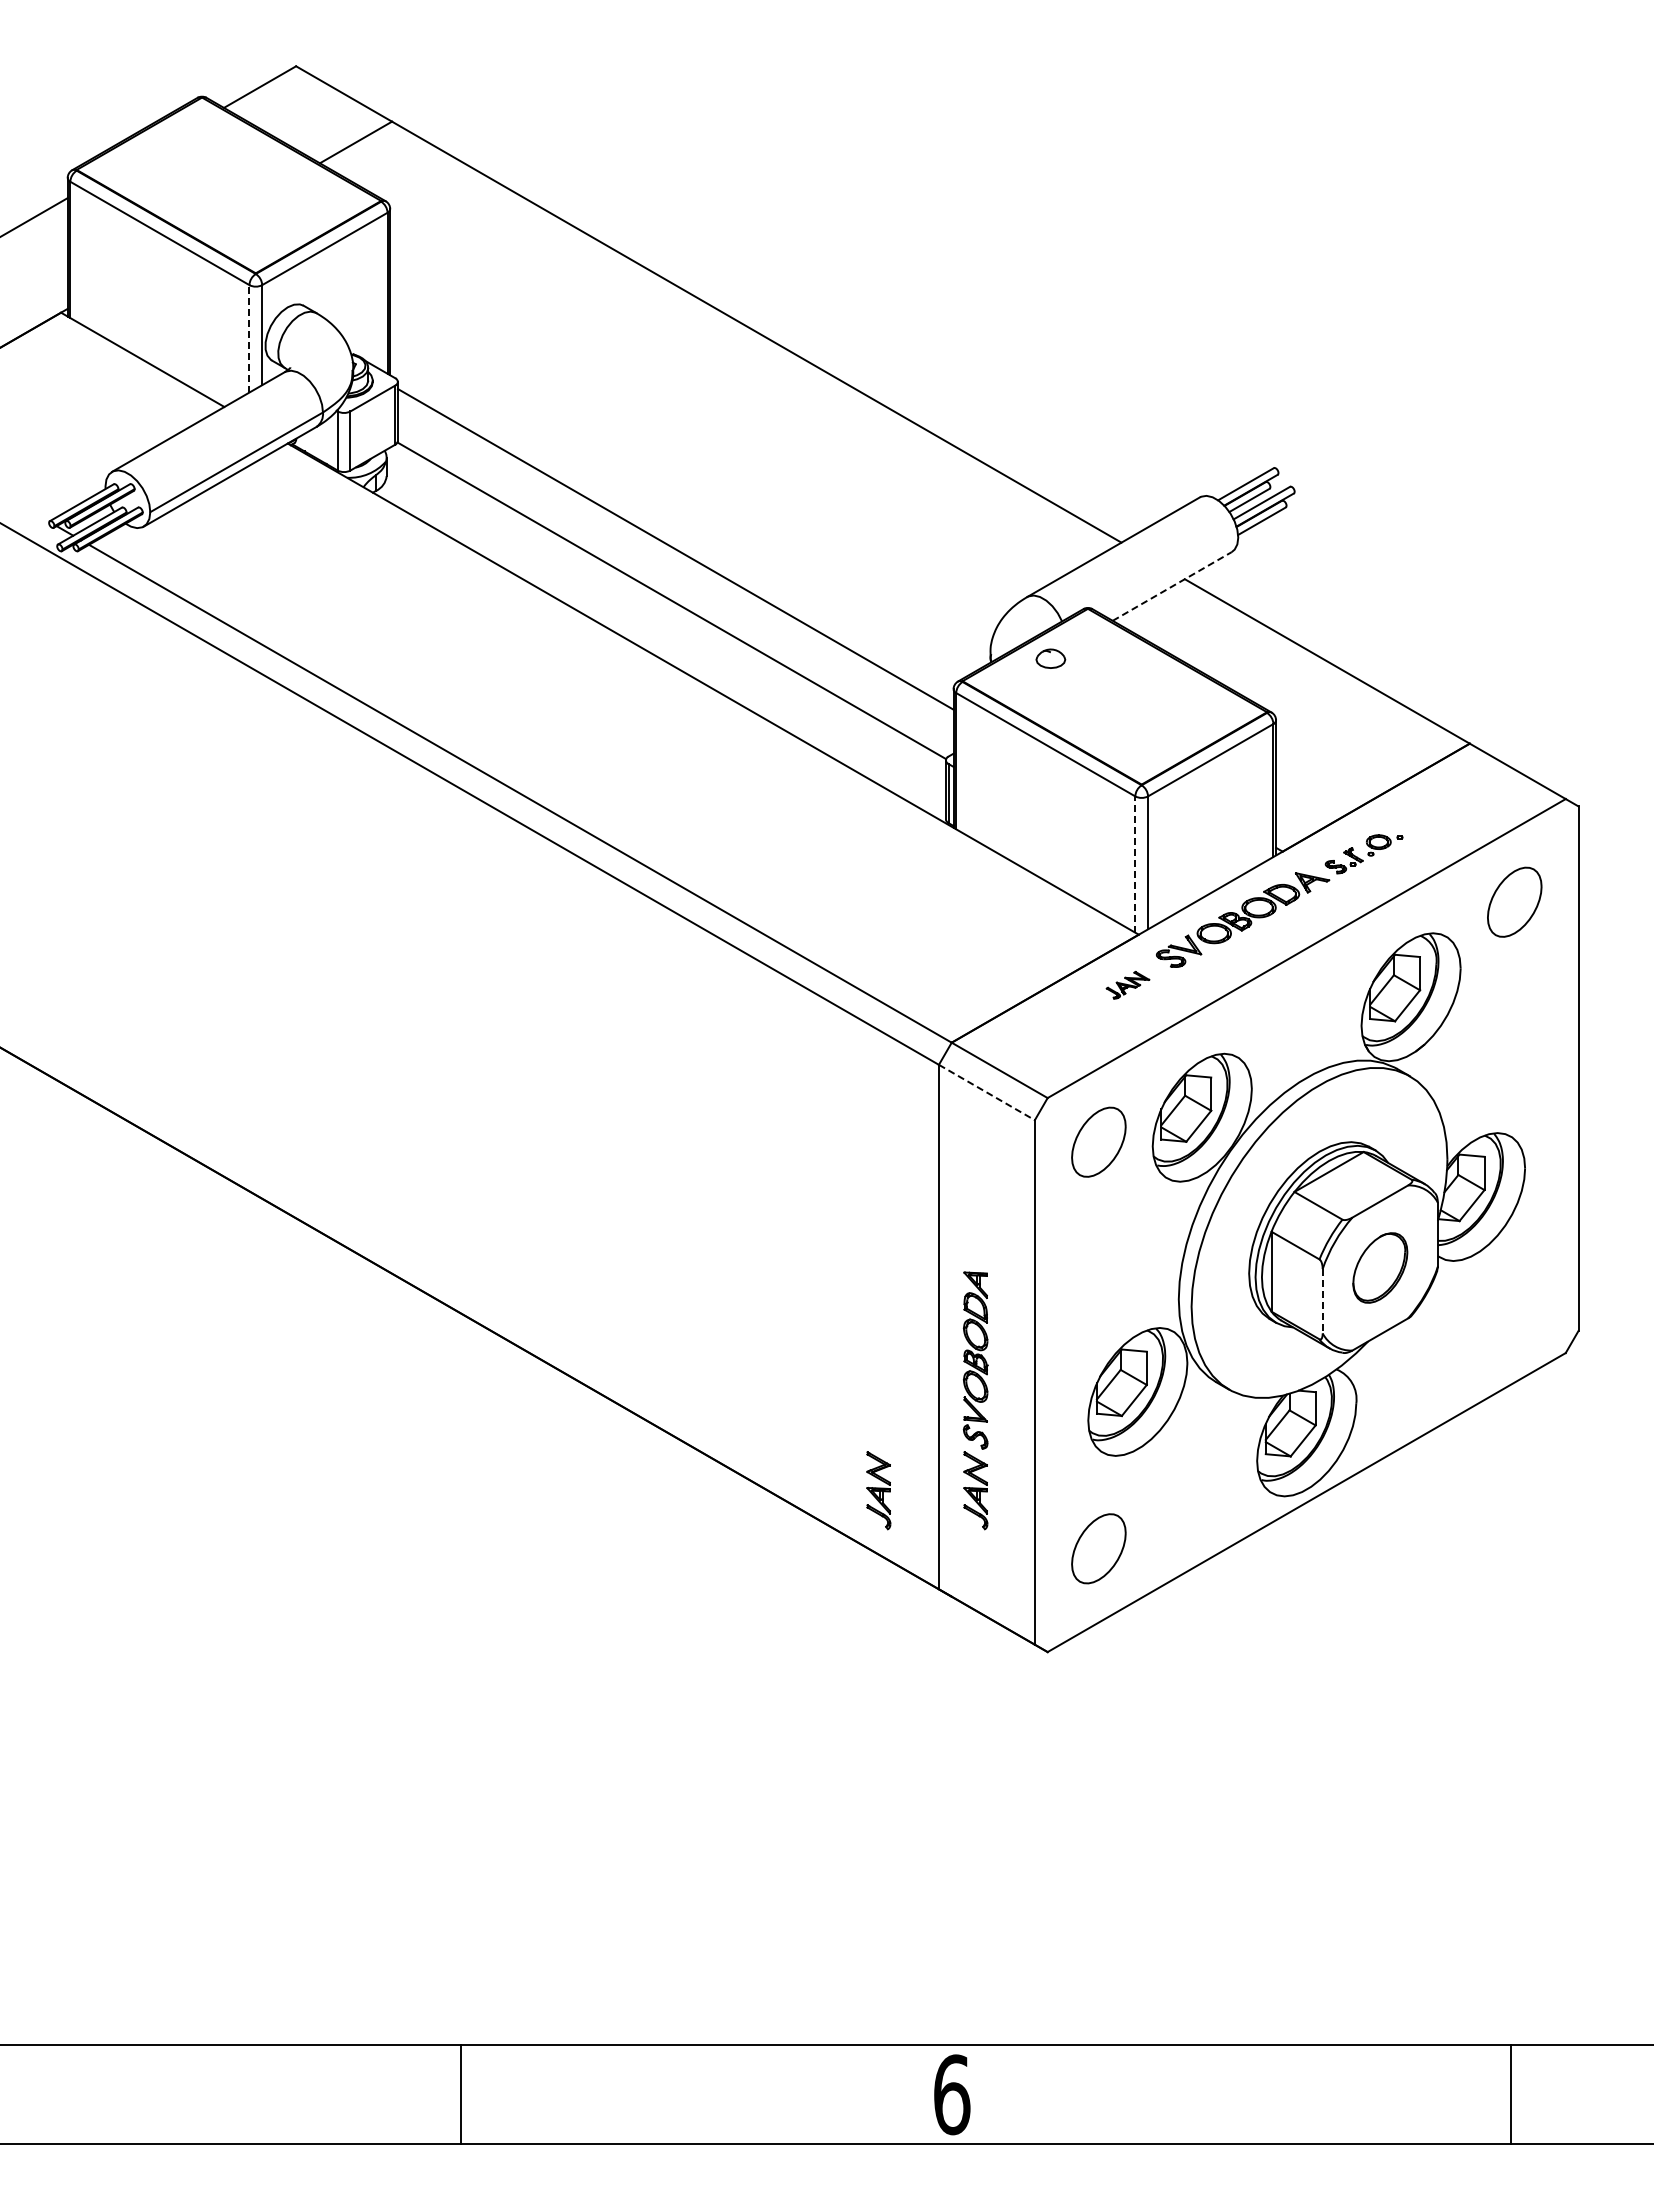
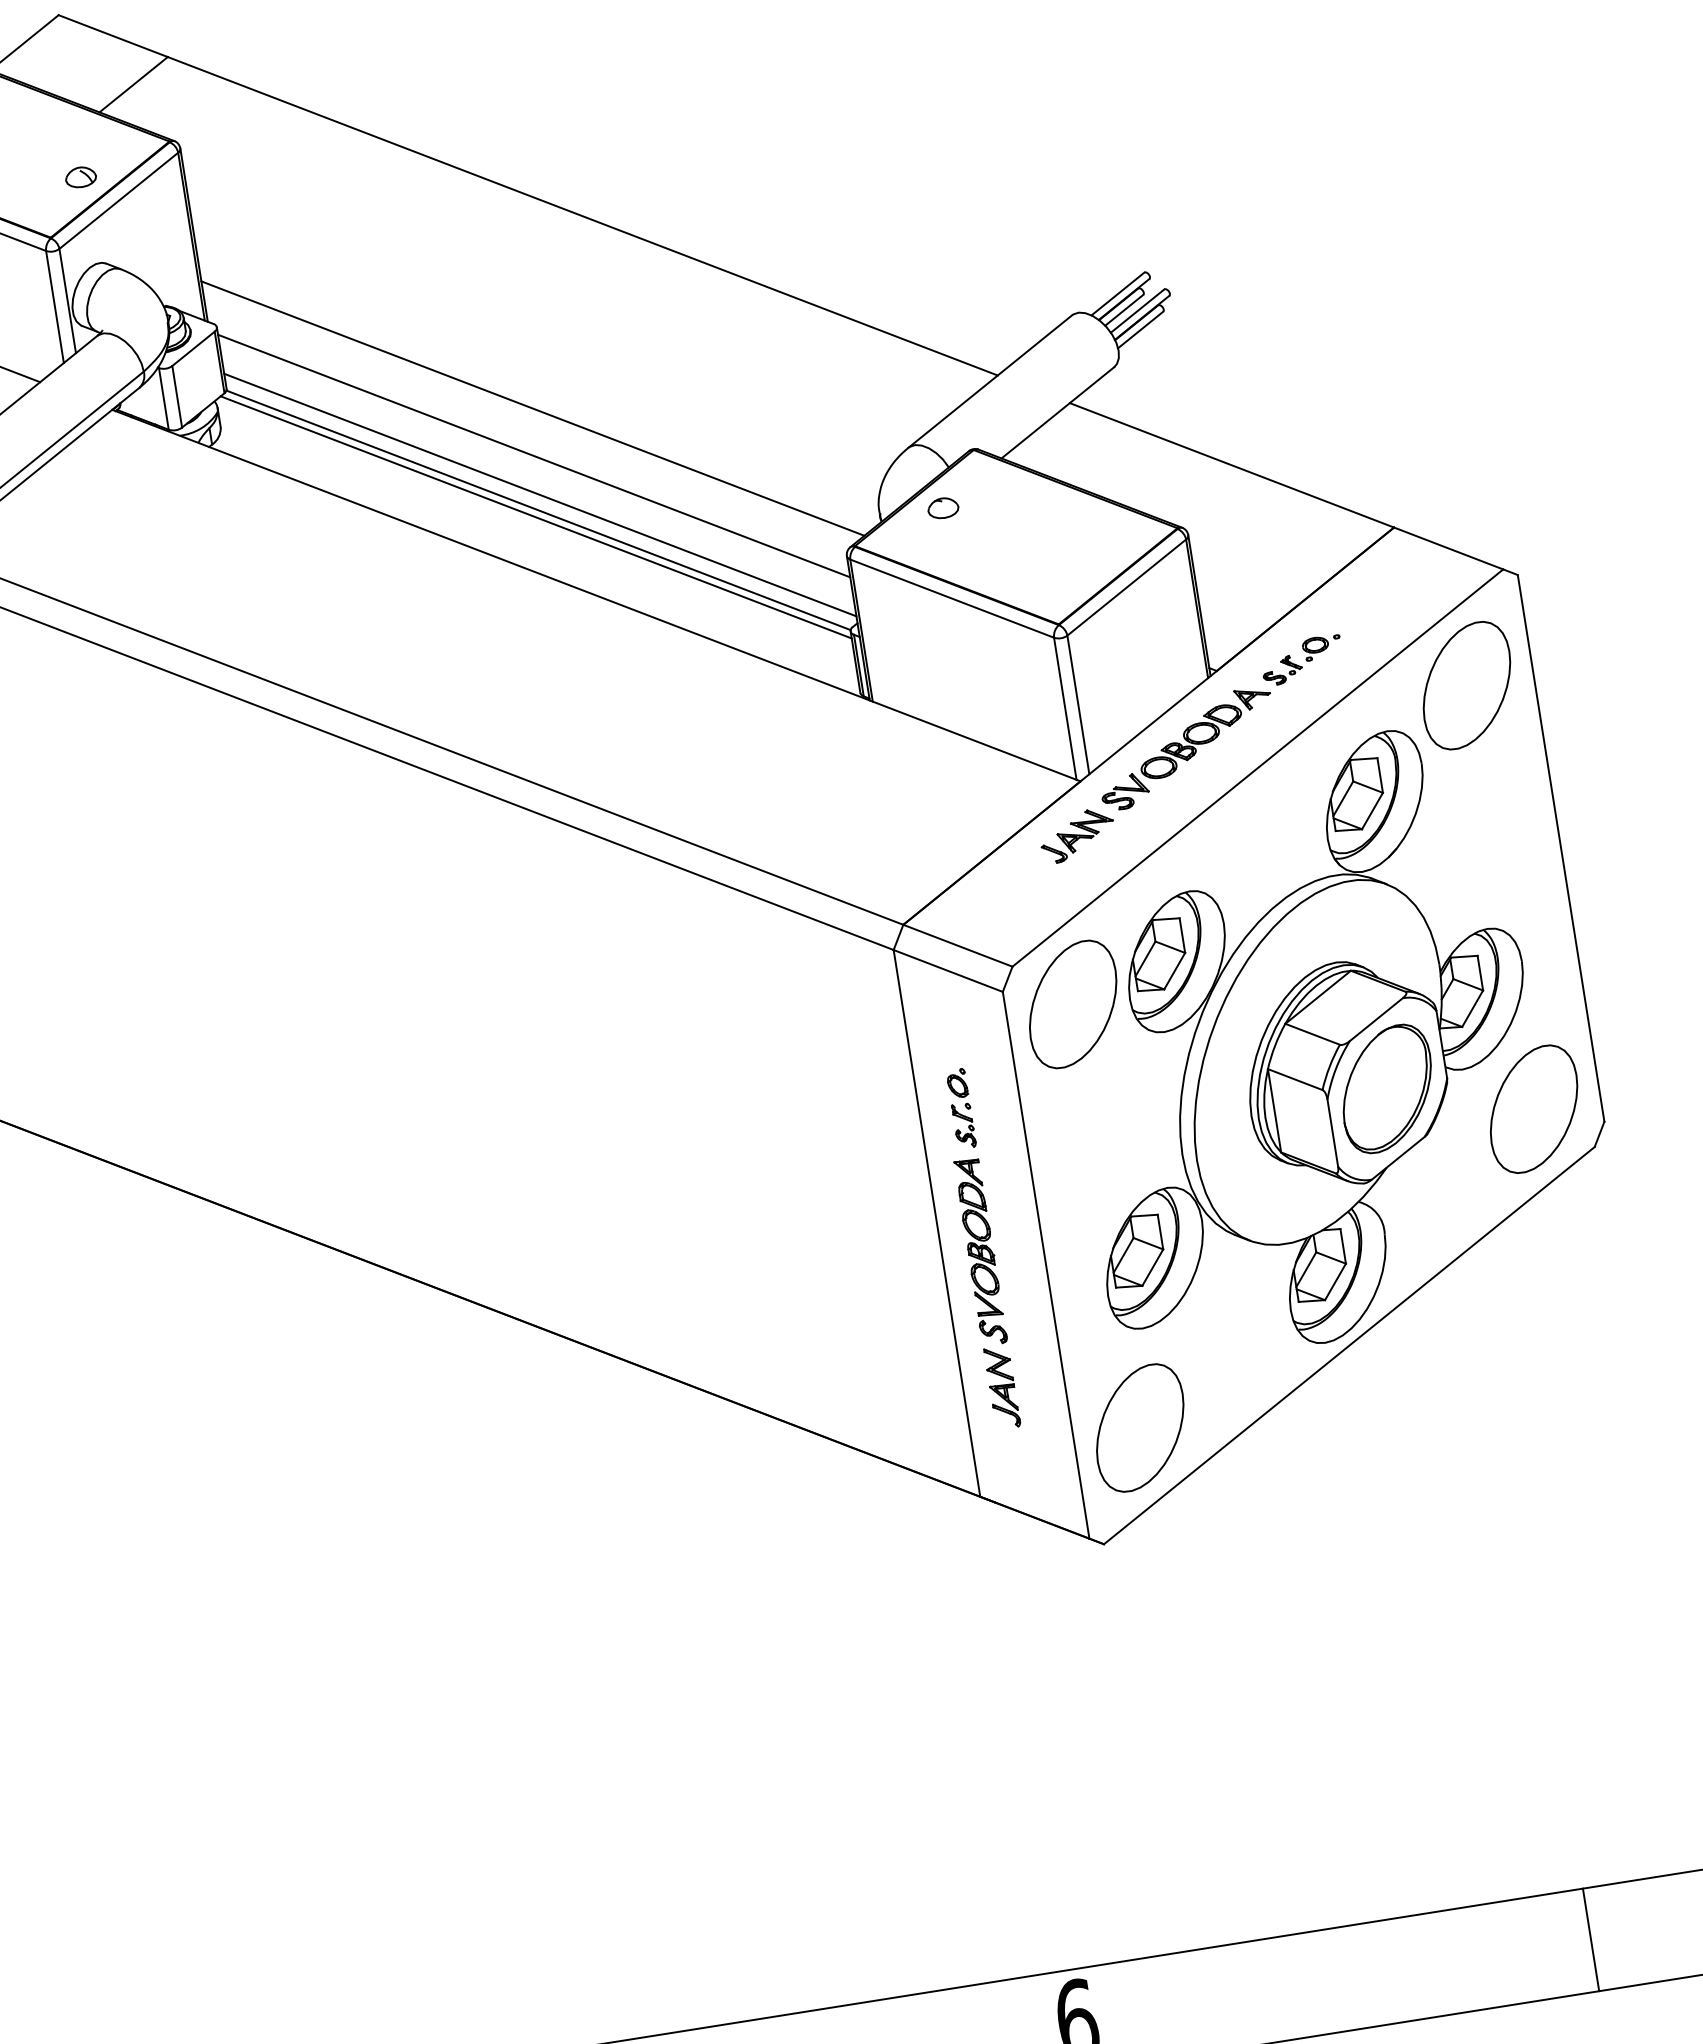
part: (292, 221) -> (80, 177), added
line: (249, 338) -> (55, 306), dashed -> solid
line: (681, 504) -> (532, 408), added
line: (675, 586) -> (540, 494), added
line: (1172, 586) -> (1058, 412), dashed -> solid
line: (668, 607) -> (536, 517), added
line: (1135, 864) -> (1065, 708), dashed -> solid
part: (1514, 901) -> (1466, 684), size x1.67
part: (1127, 985) -> (1077, 836), size x1.67
line: (987, 1092) -> (948, 970), dashed -> solid
part: (1098, 1141) -> (1072, 1003), size x1.67
part: (978, 1223) -> (961, 1108), added
part: (1380, 1267) -> (1387, 1088), size x1.67
line: (1322, 1301) -> (1332, 1133), dashed -> solid
part: (1514, 1308) -> (1533, 1108), added
part: (878, 1490) -> (900, 1403), removed
part: (1098, 1548) -> (1139, 1427), size x1.67
line: (1510, 2094) -> (1590, 1939), moved

